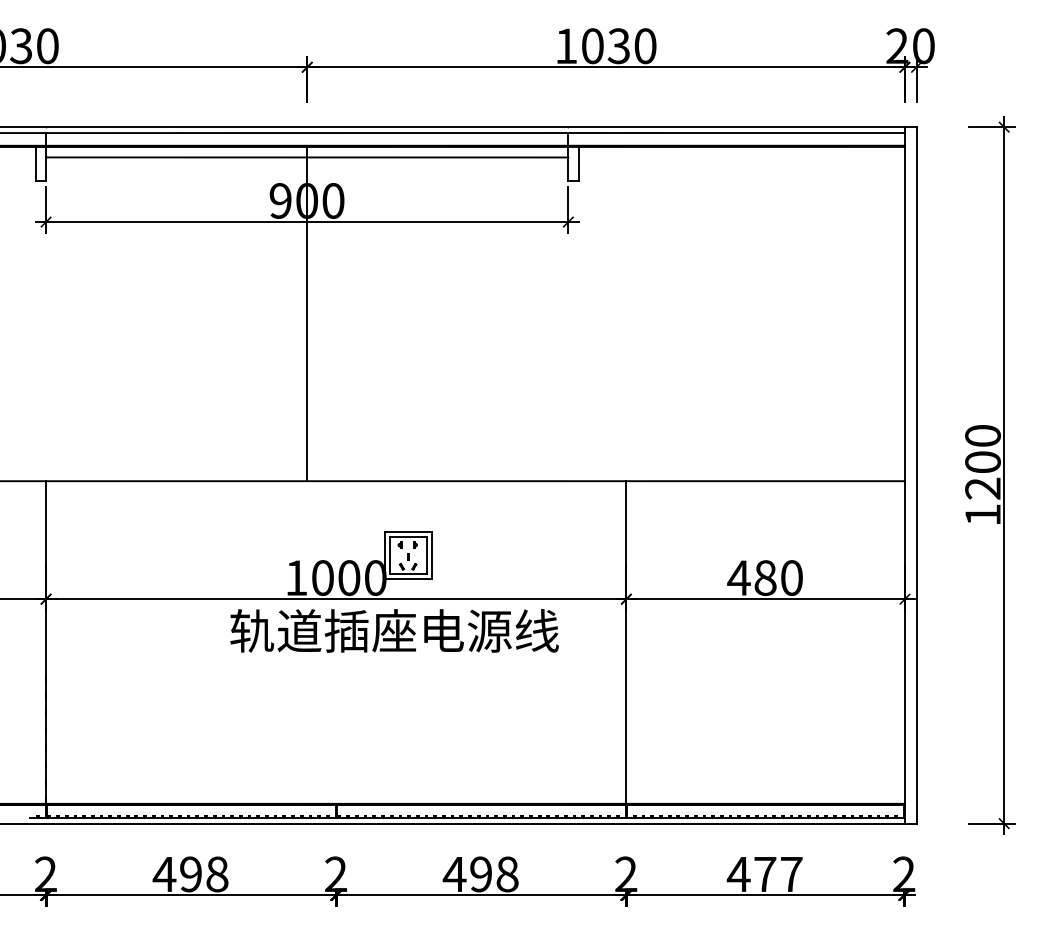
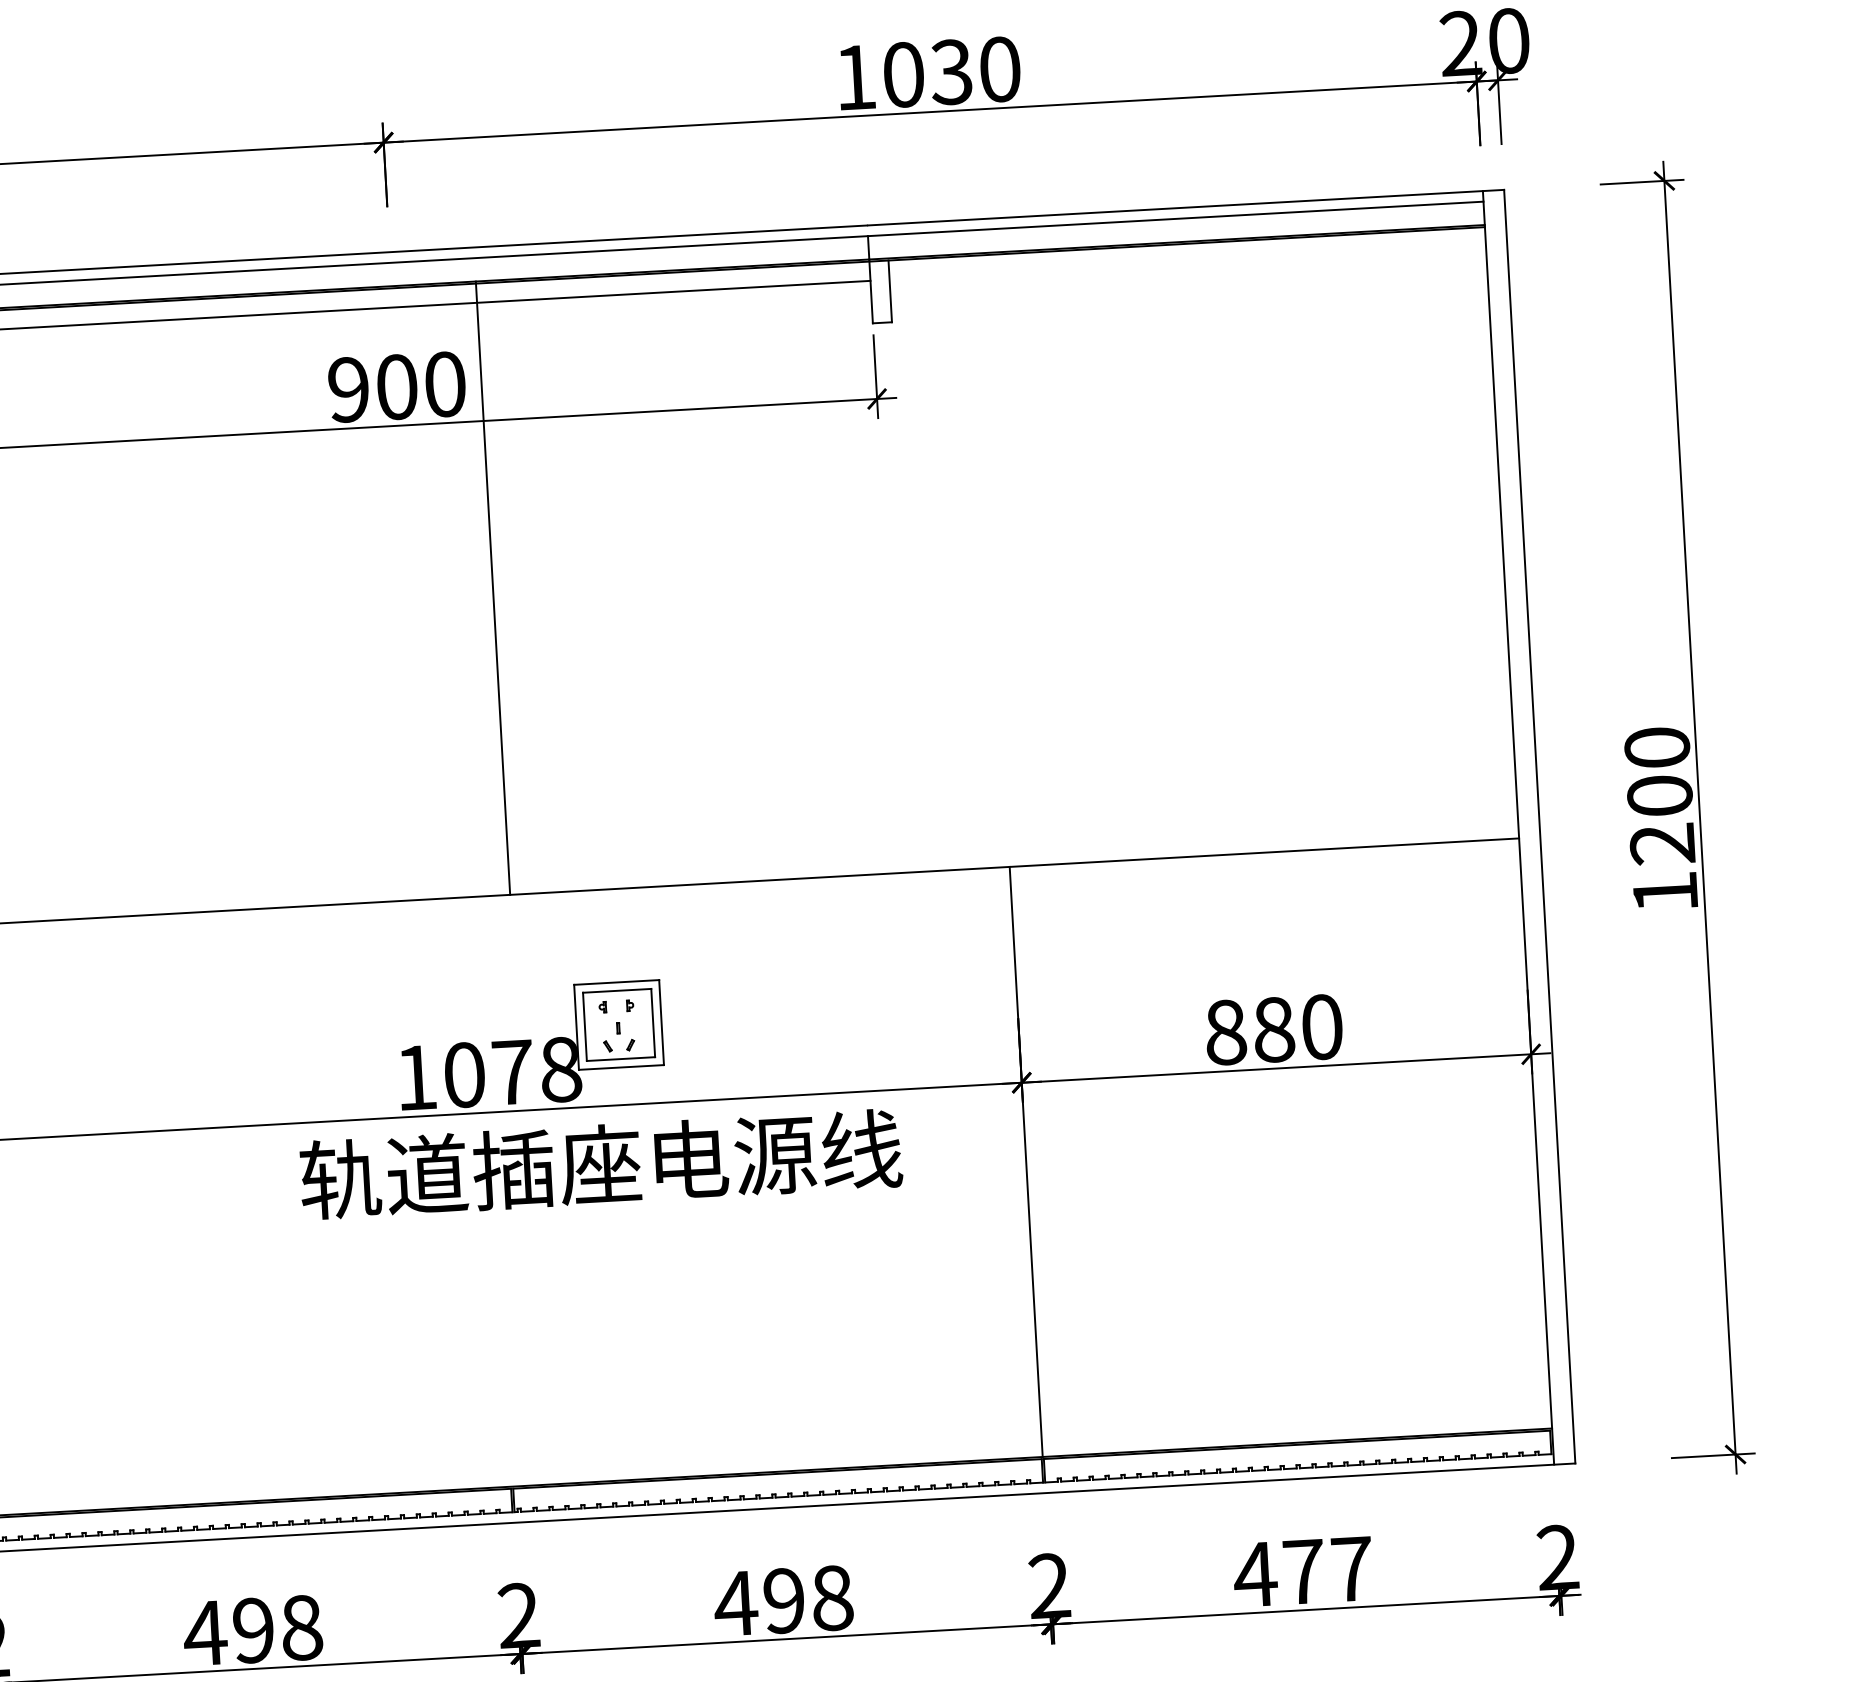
line: (307, 313) -> (493, 588), moved
text: (362, 578) -> (537, 1071), 1000 -> 1078
text: (738, 578) -> (1224, 1033), 480 -> 880

